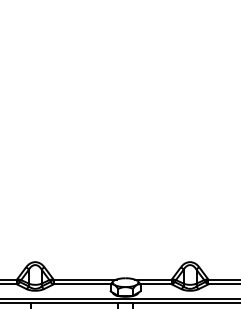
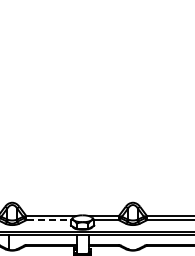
line: (83, 284) -> (49, 220), solid -> dashed

